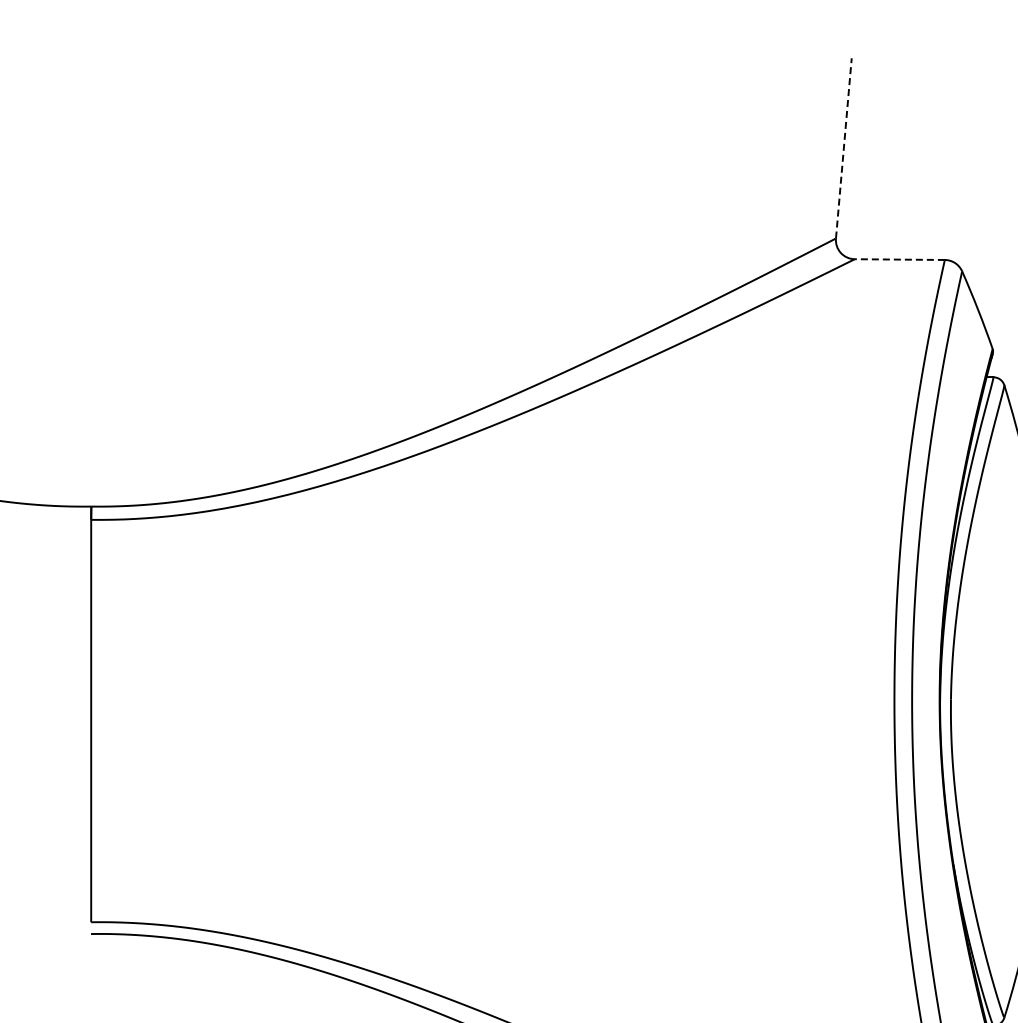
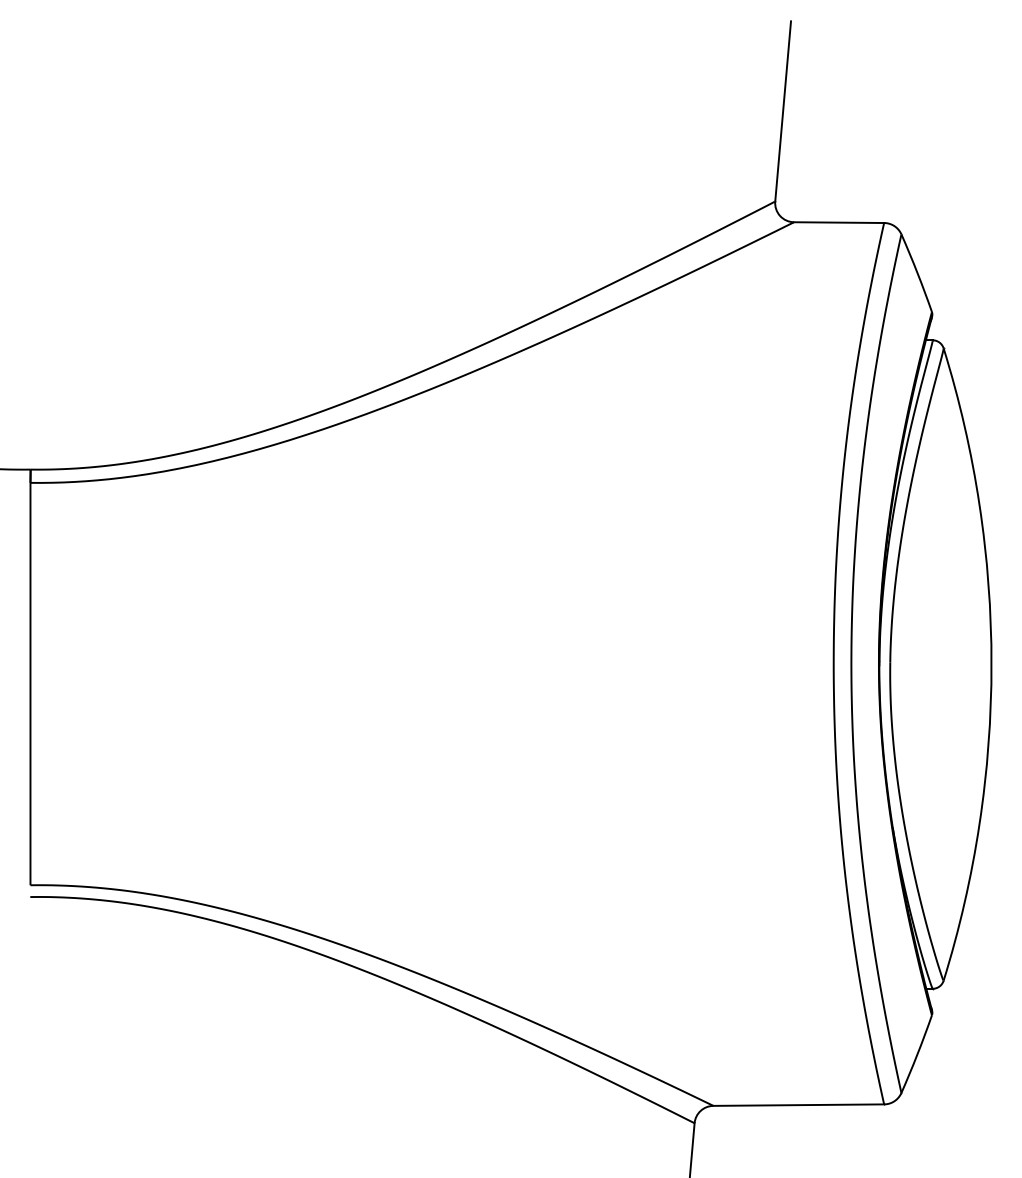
line: (844, 147) -> (783, 110), dashed -> solid
line: (899, 259) -> (838, 222), dashed -> solid

